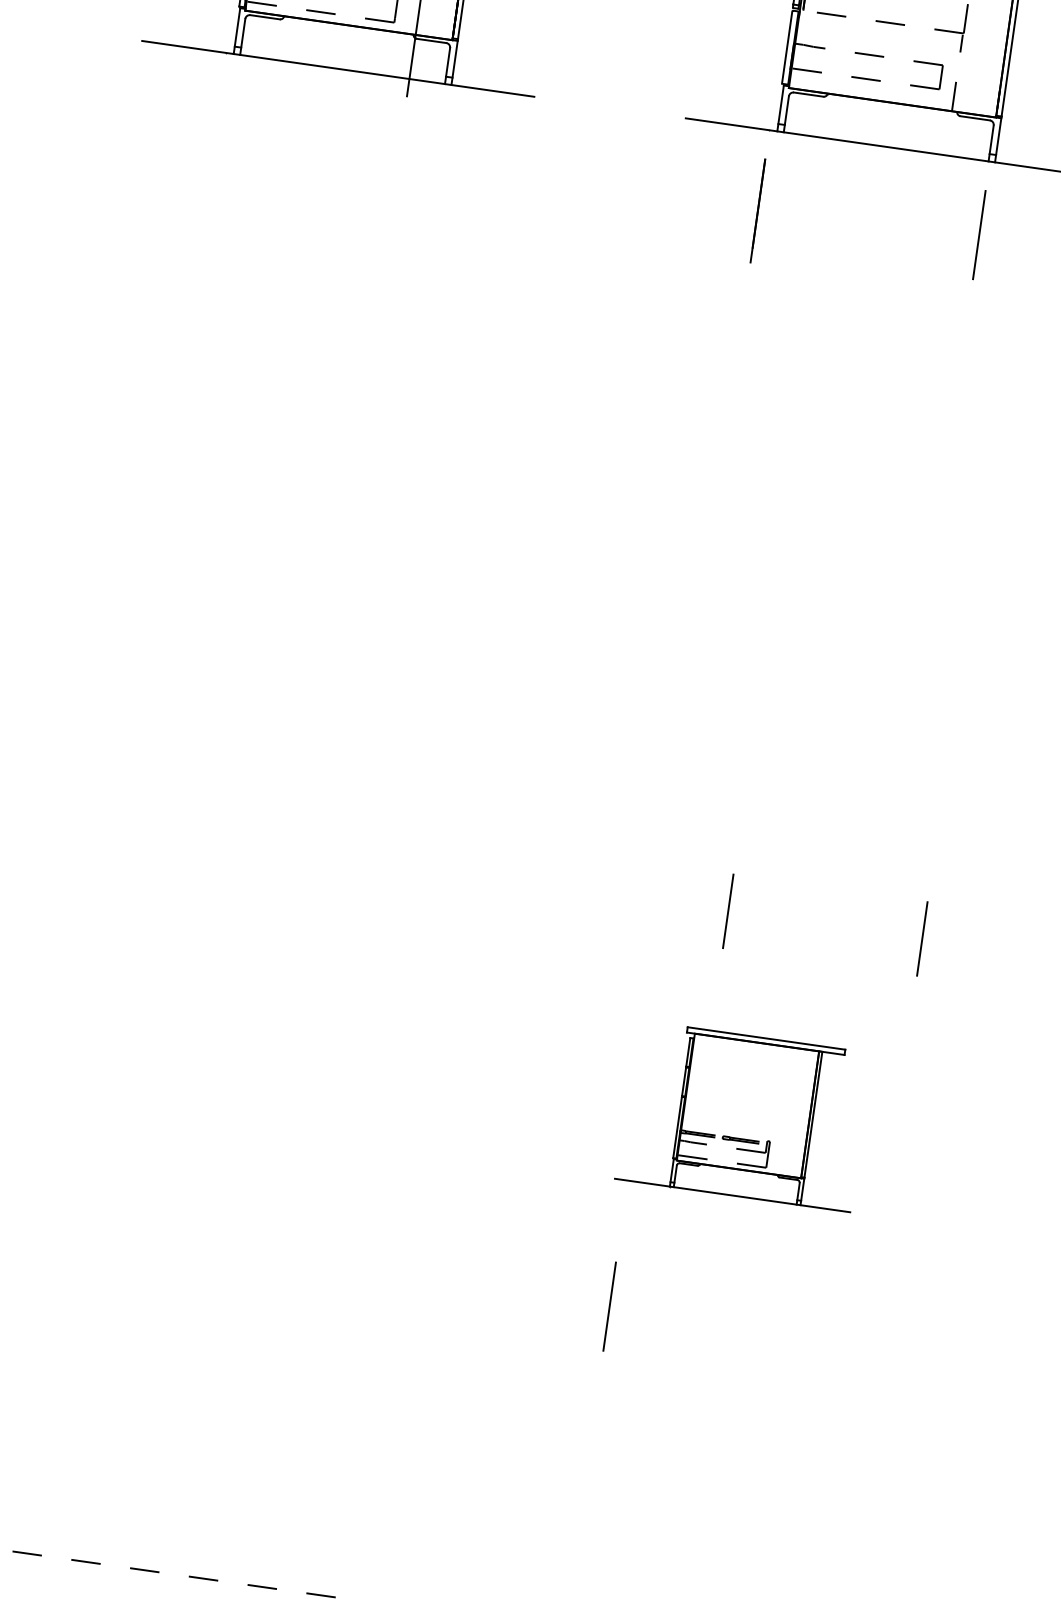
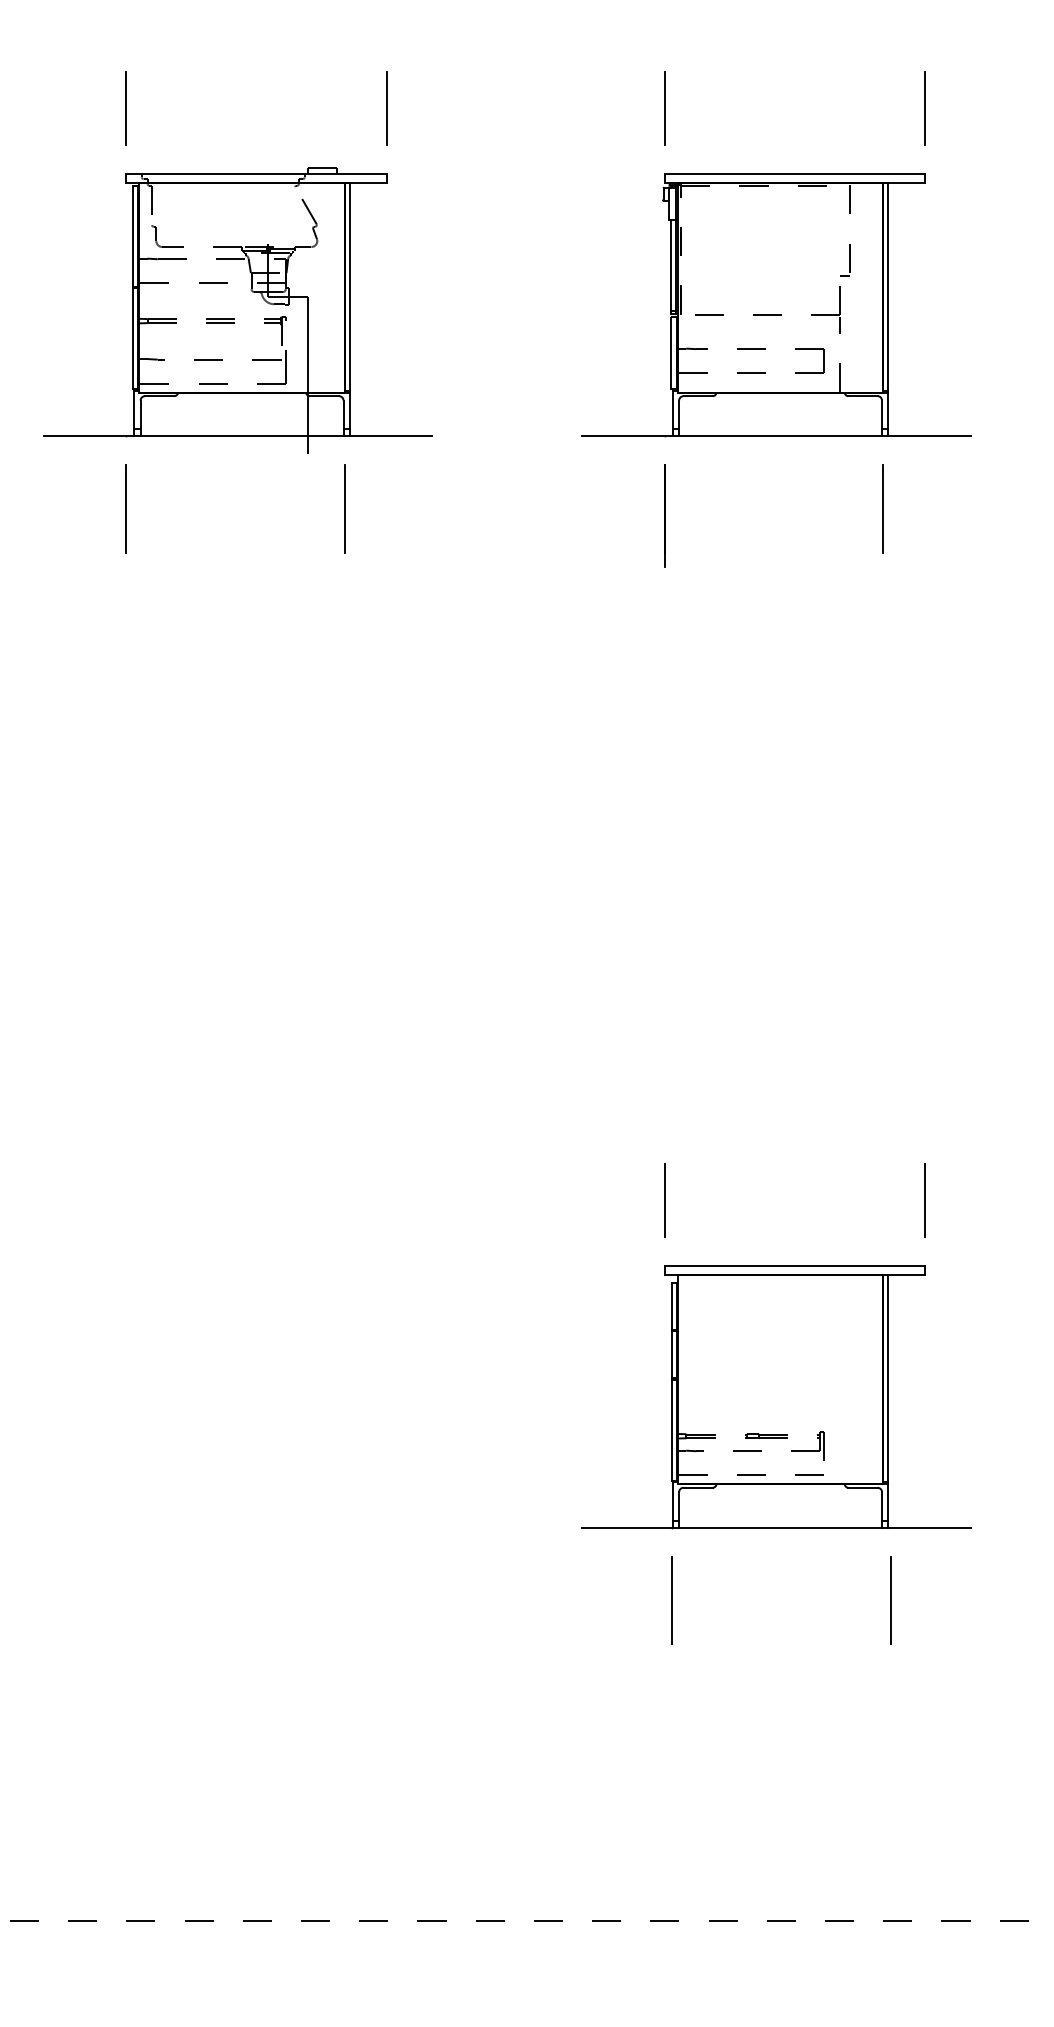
line: (215, 125) -> (126, 508), added
line: (435, 157) -> (344, 508), added
line: (727, 911) -> (664, 1200), moved
part: (743, 1116) -> (776, 1397), size x1.67
line: (829, 1337) -> (890, 1600), added

